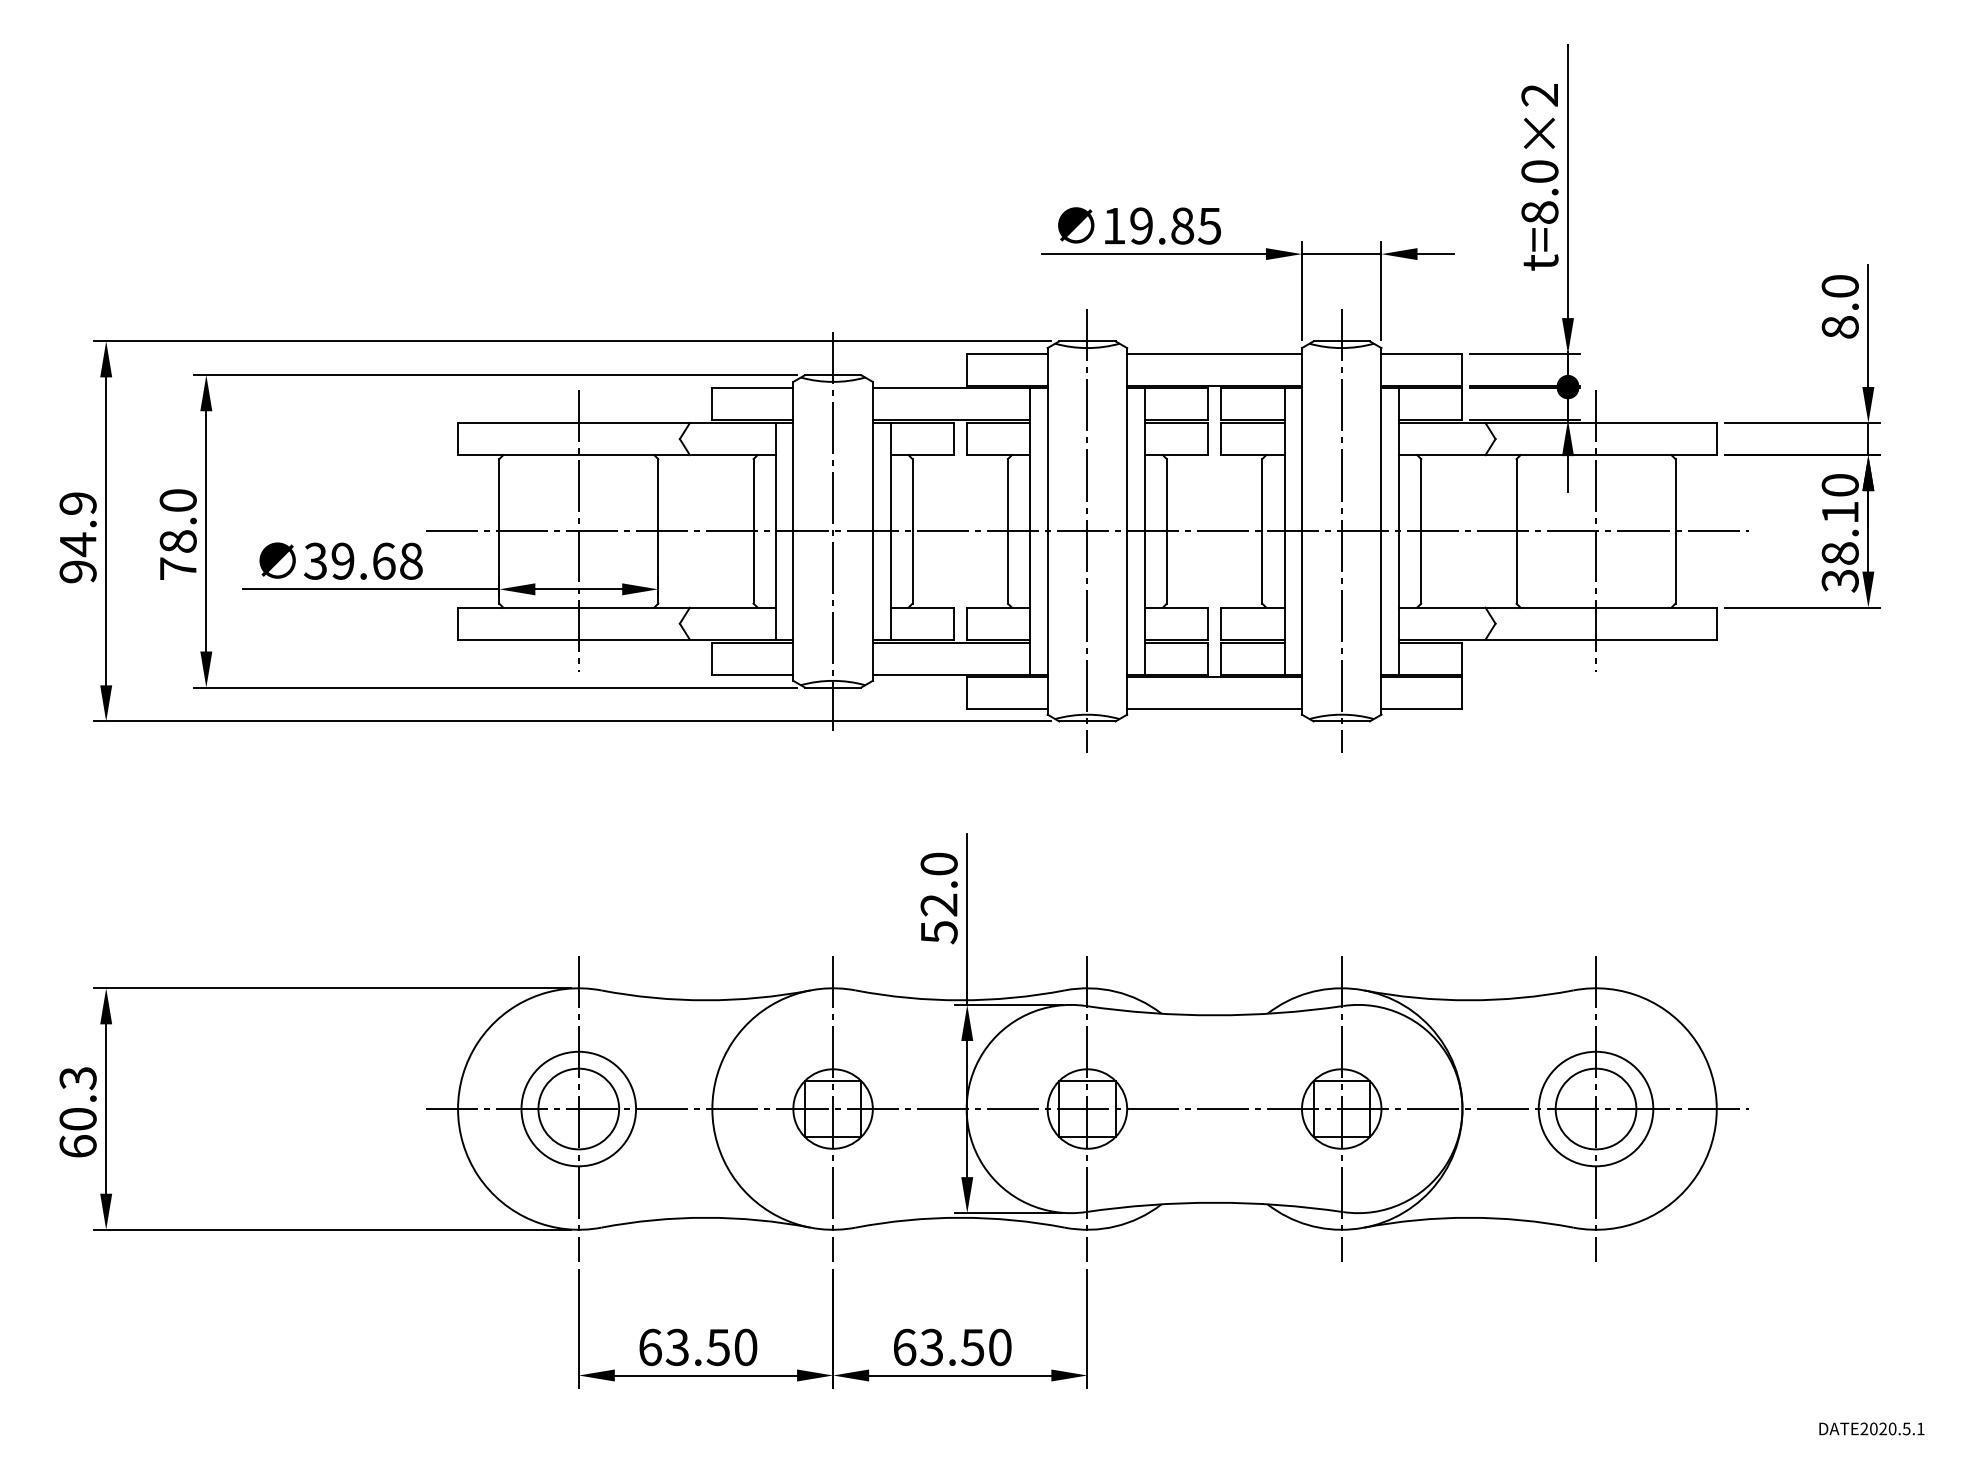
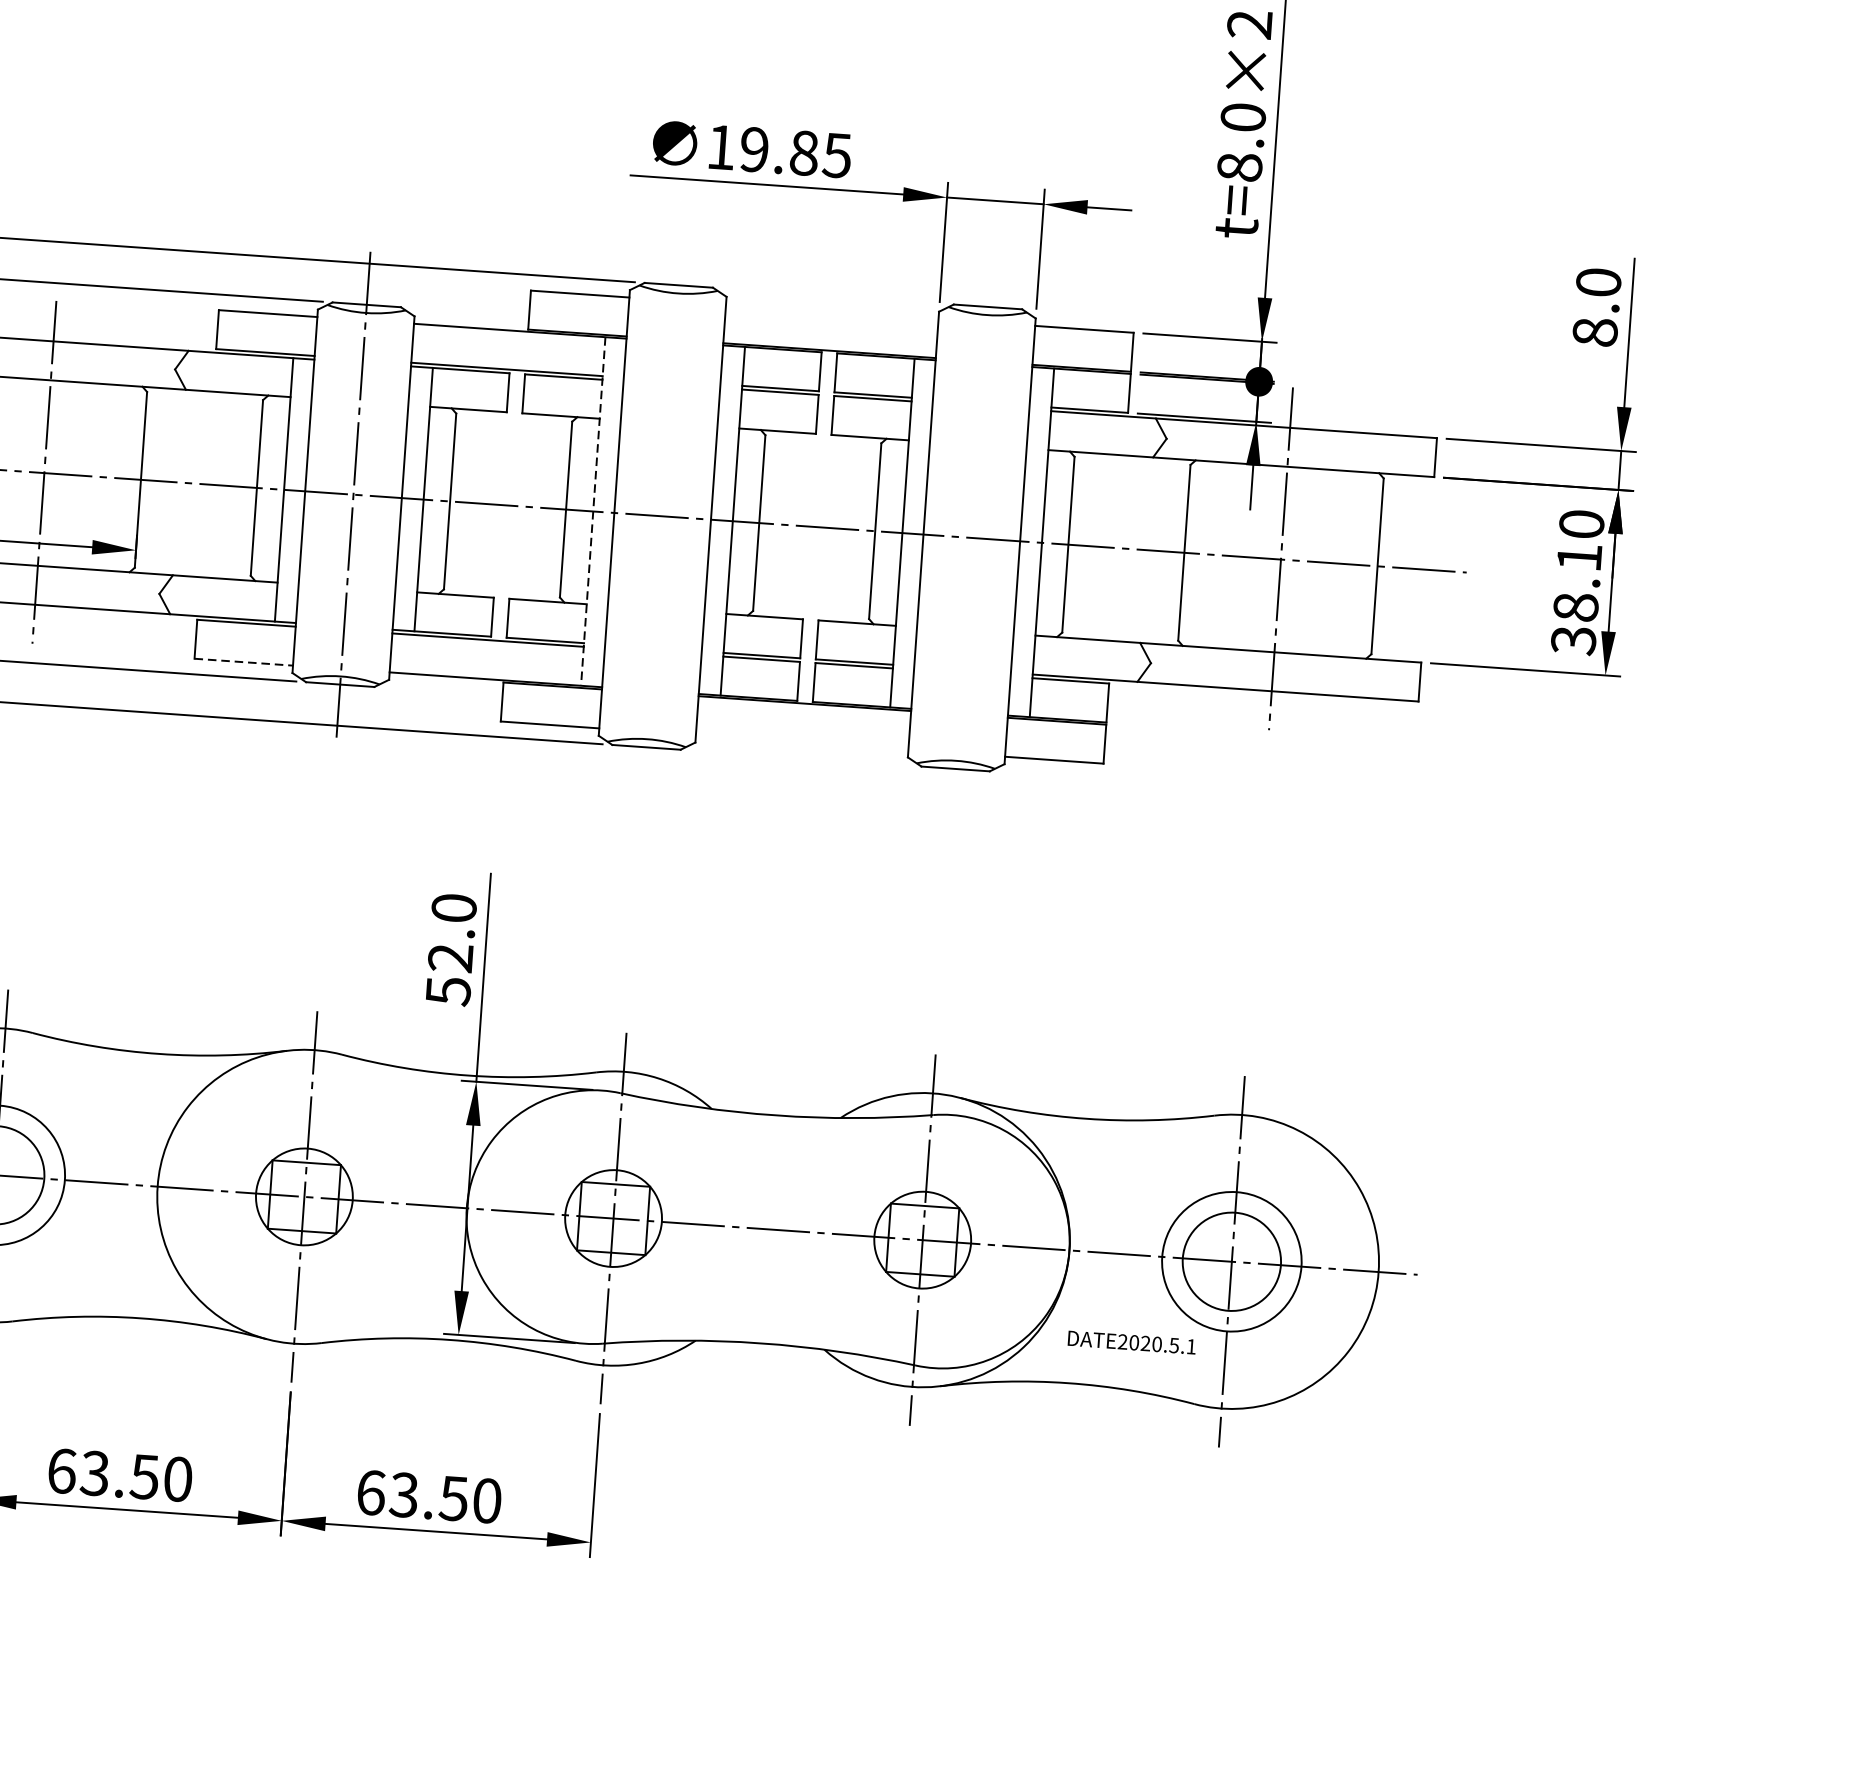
line: (1214, 354) -> (832, 312), removed
line: (1030, 531) -> (593, 511), solid -> dashed
line: (1087, 531) -> (662, 516), removed
line: (1341, 531) -> (971, 538), removed
line: (753, 674) -> (244, 661), solid -> dashed
line: (1214, 708) -> (802, 742), removed
text: (1871, 1428) -> (1131, 1342), moved

